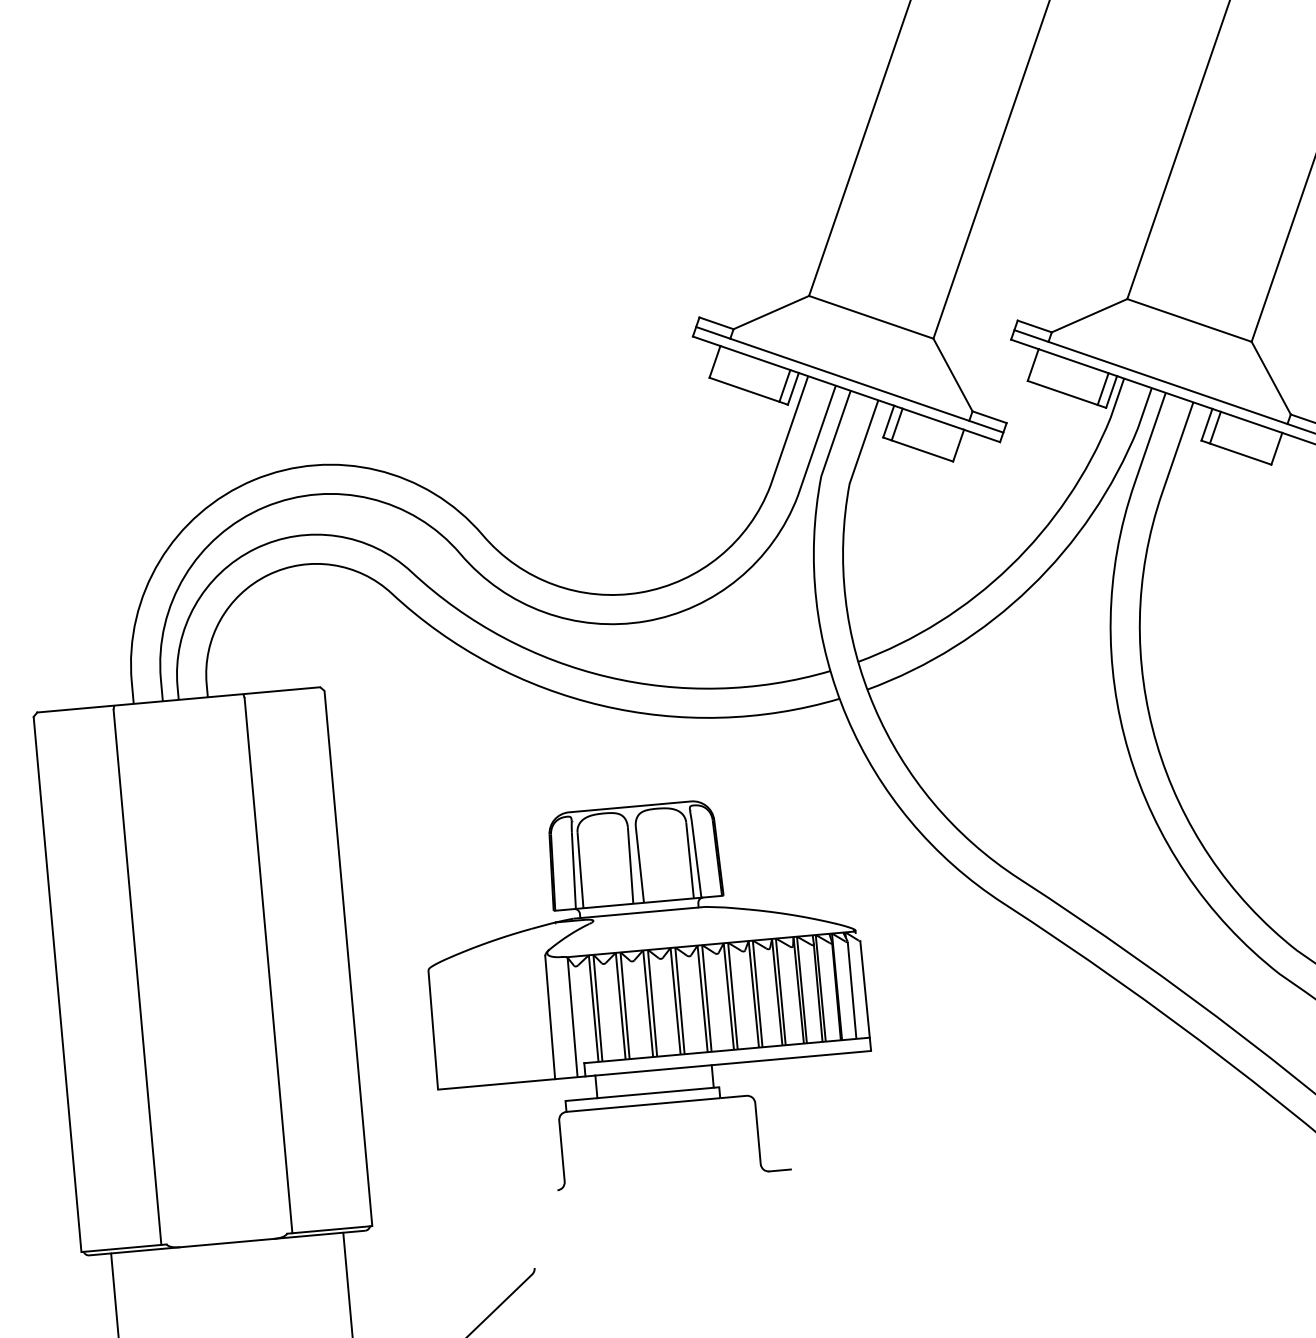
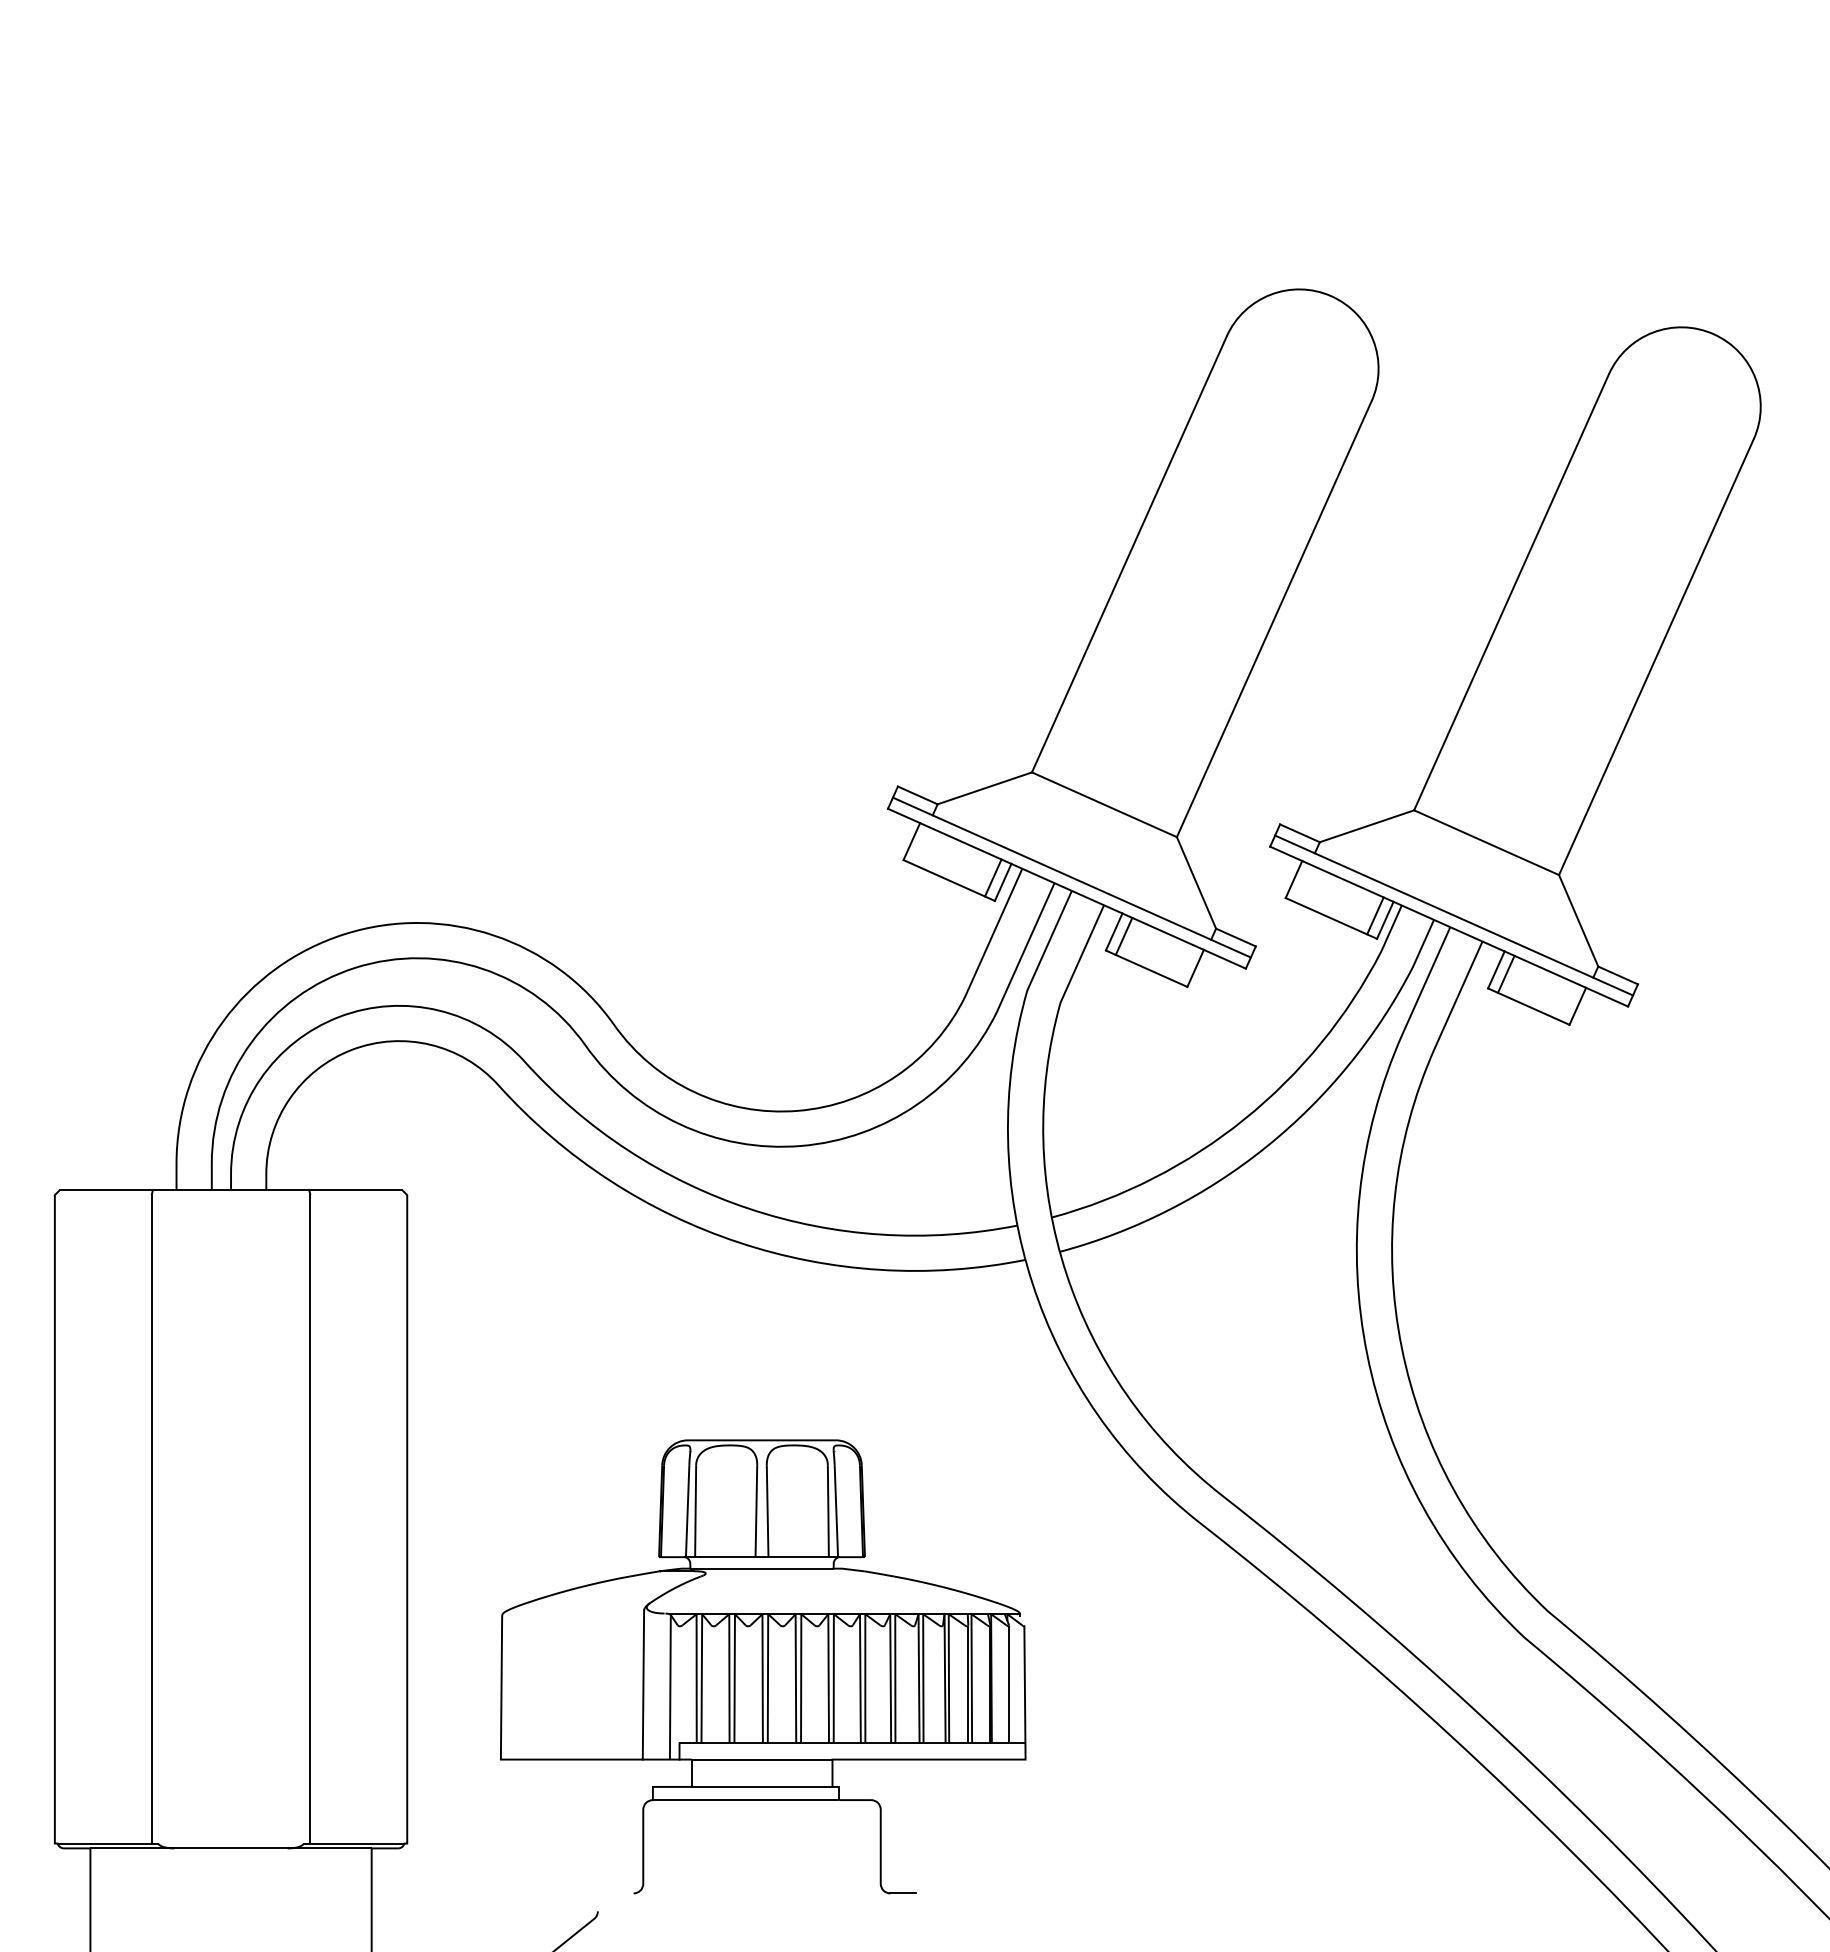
part: (647, 993) -> (763, 1666), moved

